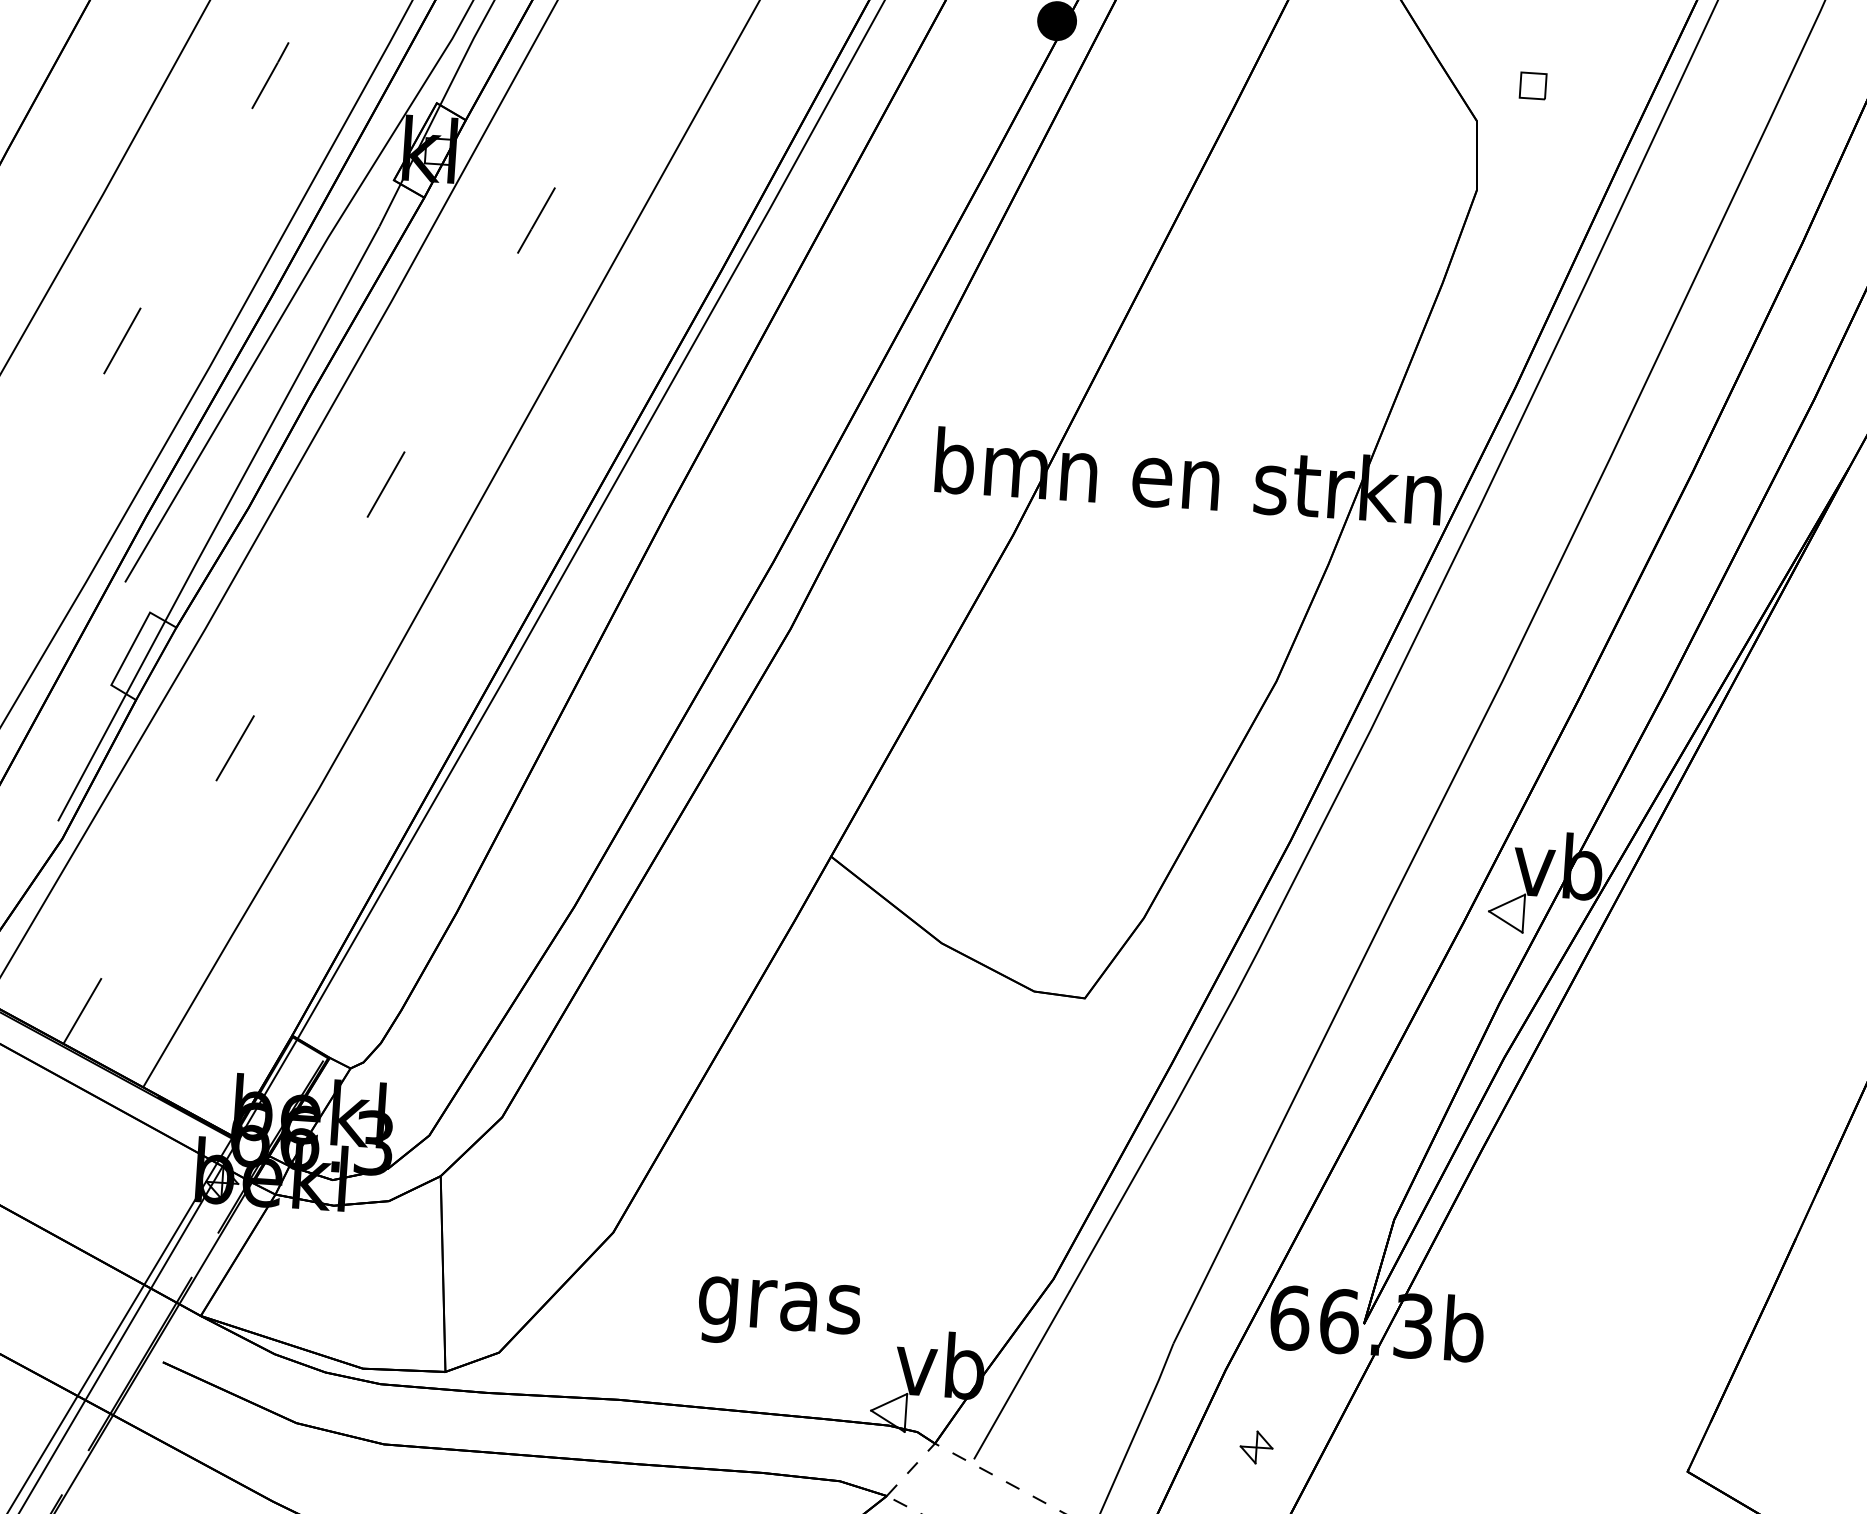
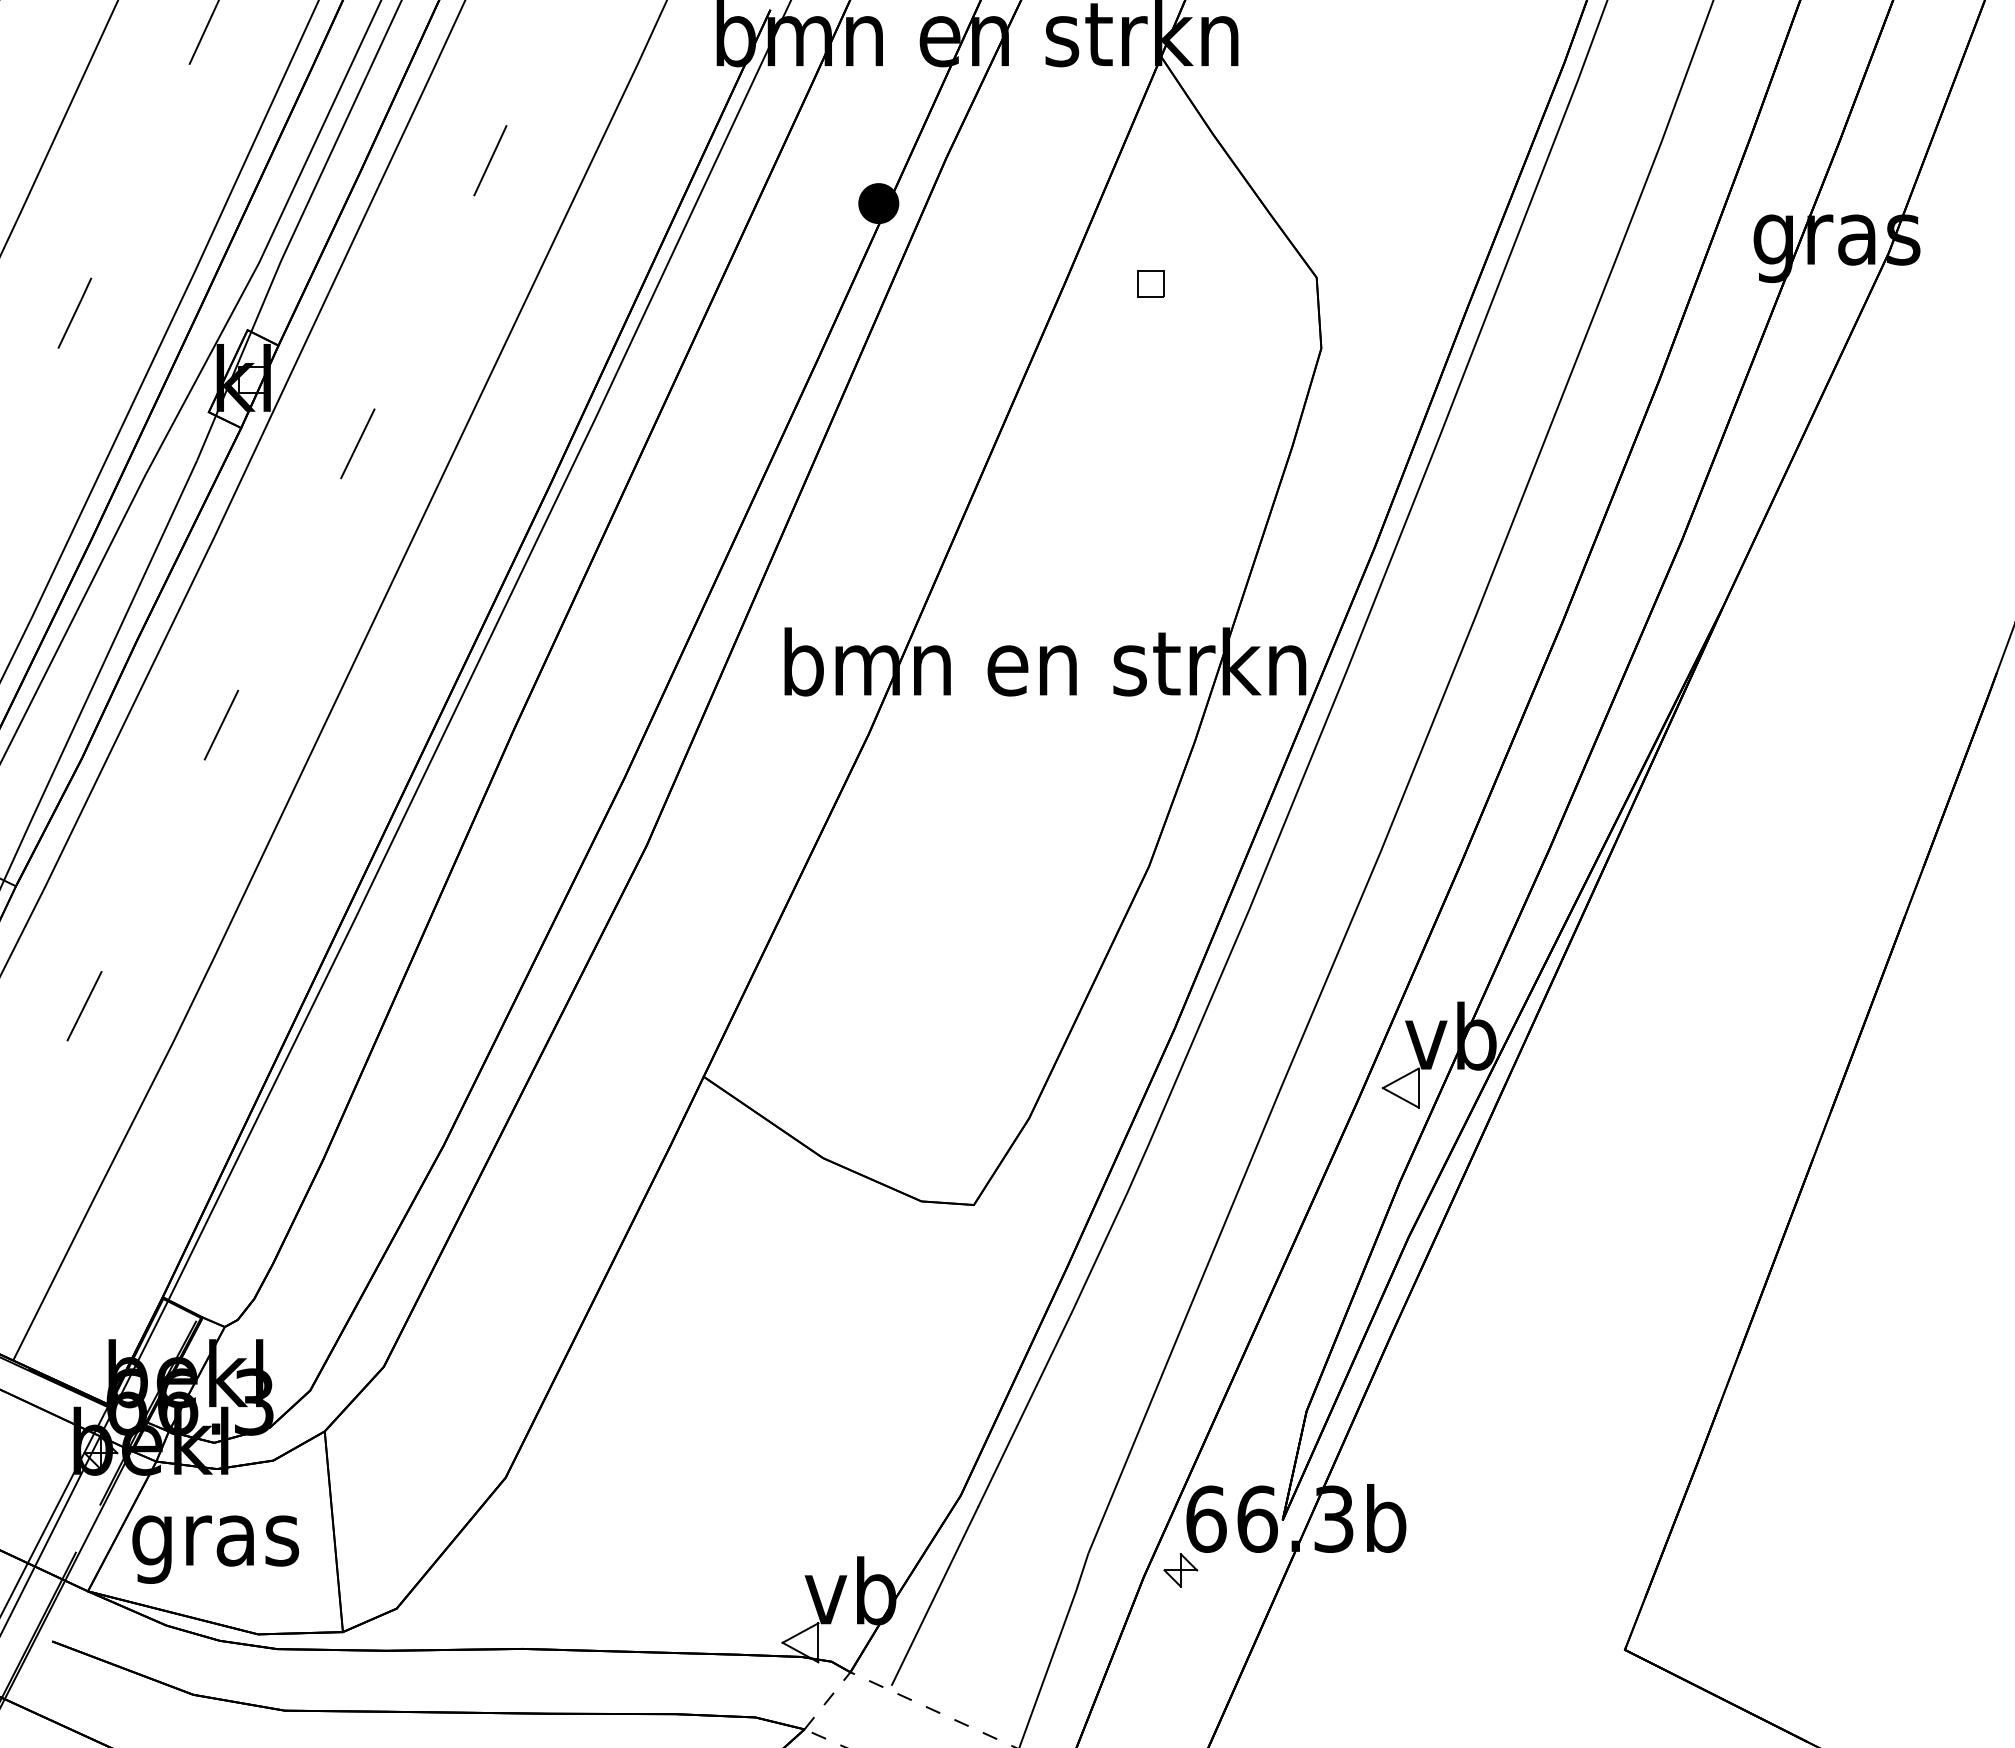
part: (1532, 85) -> (1150, 283), moved
text: (779, 1313) -> (215, 1549), moved
part: (1256, 1447) -> (1180, 1570), moved

